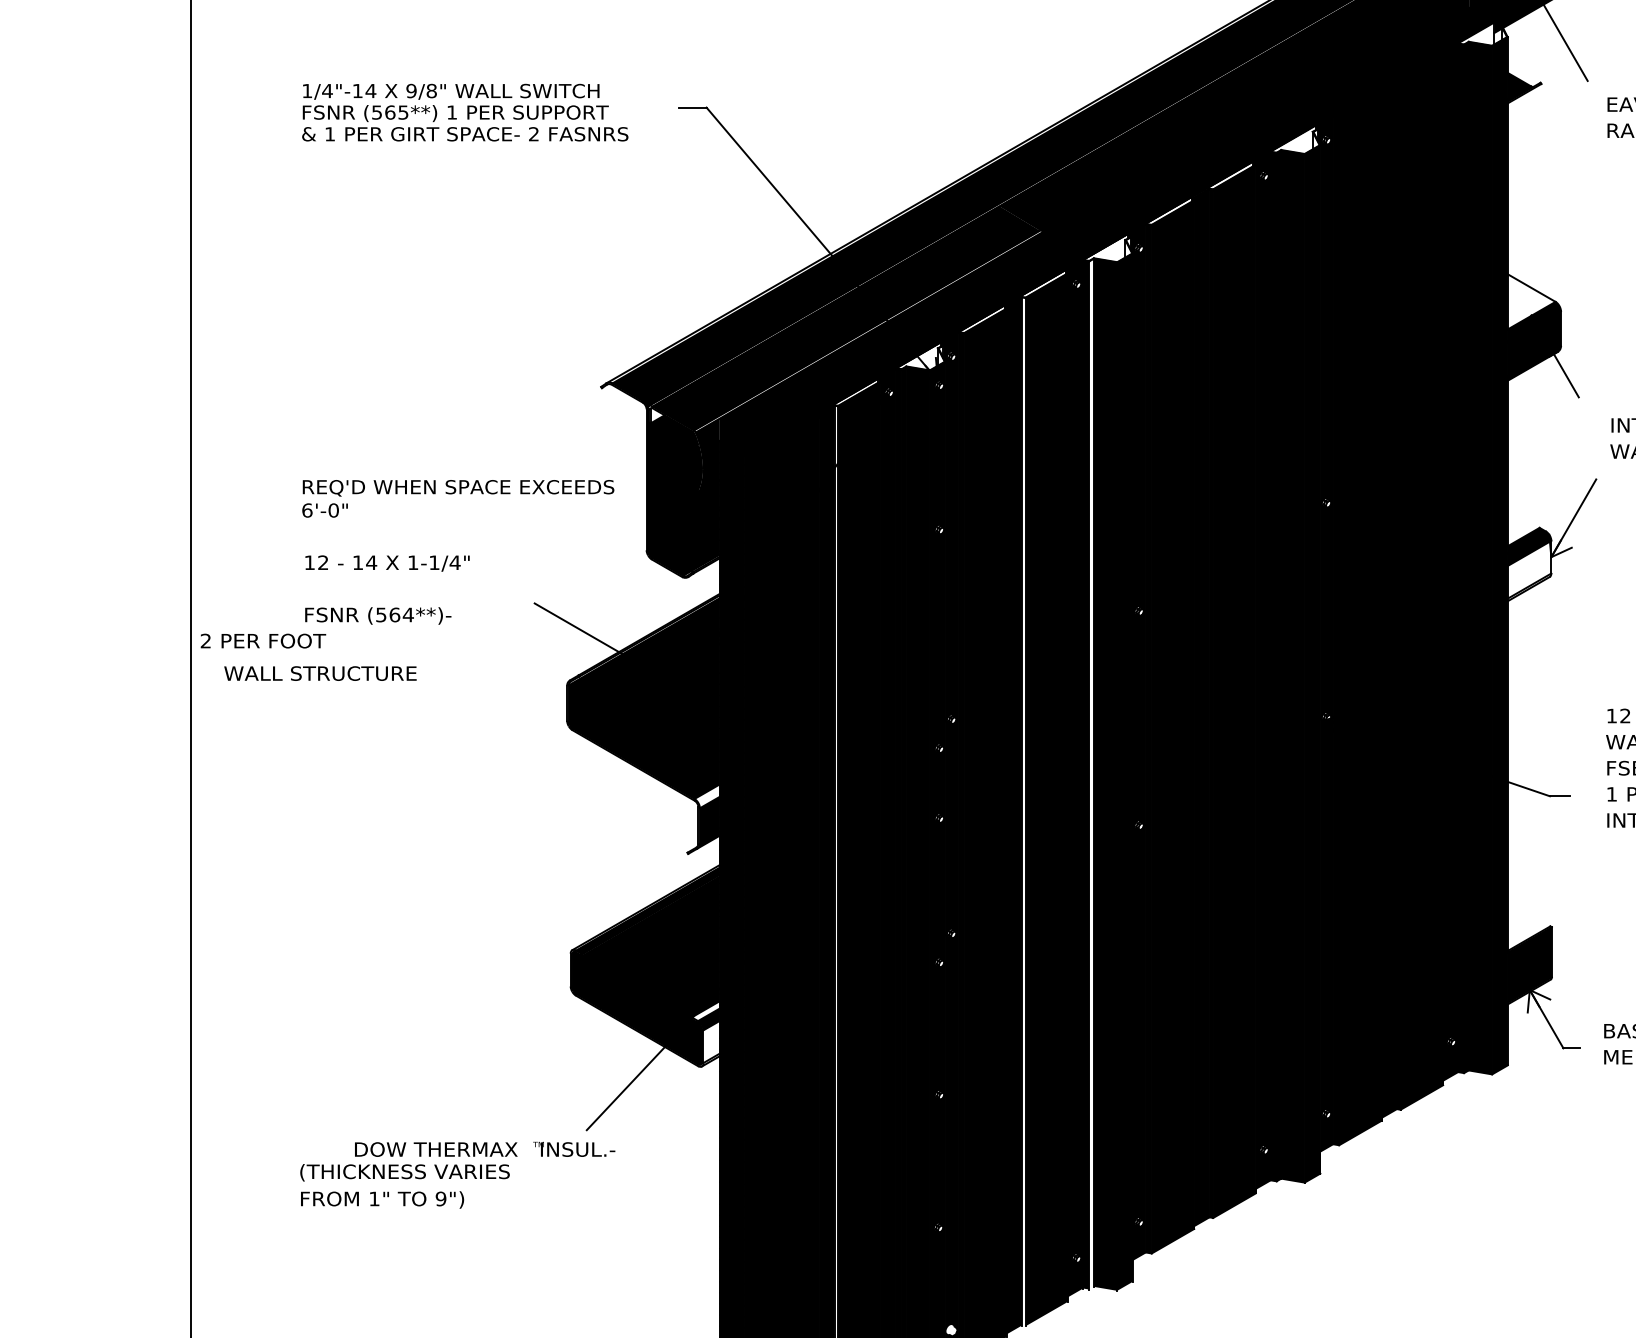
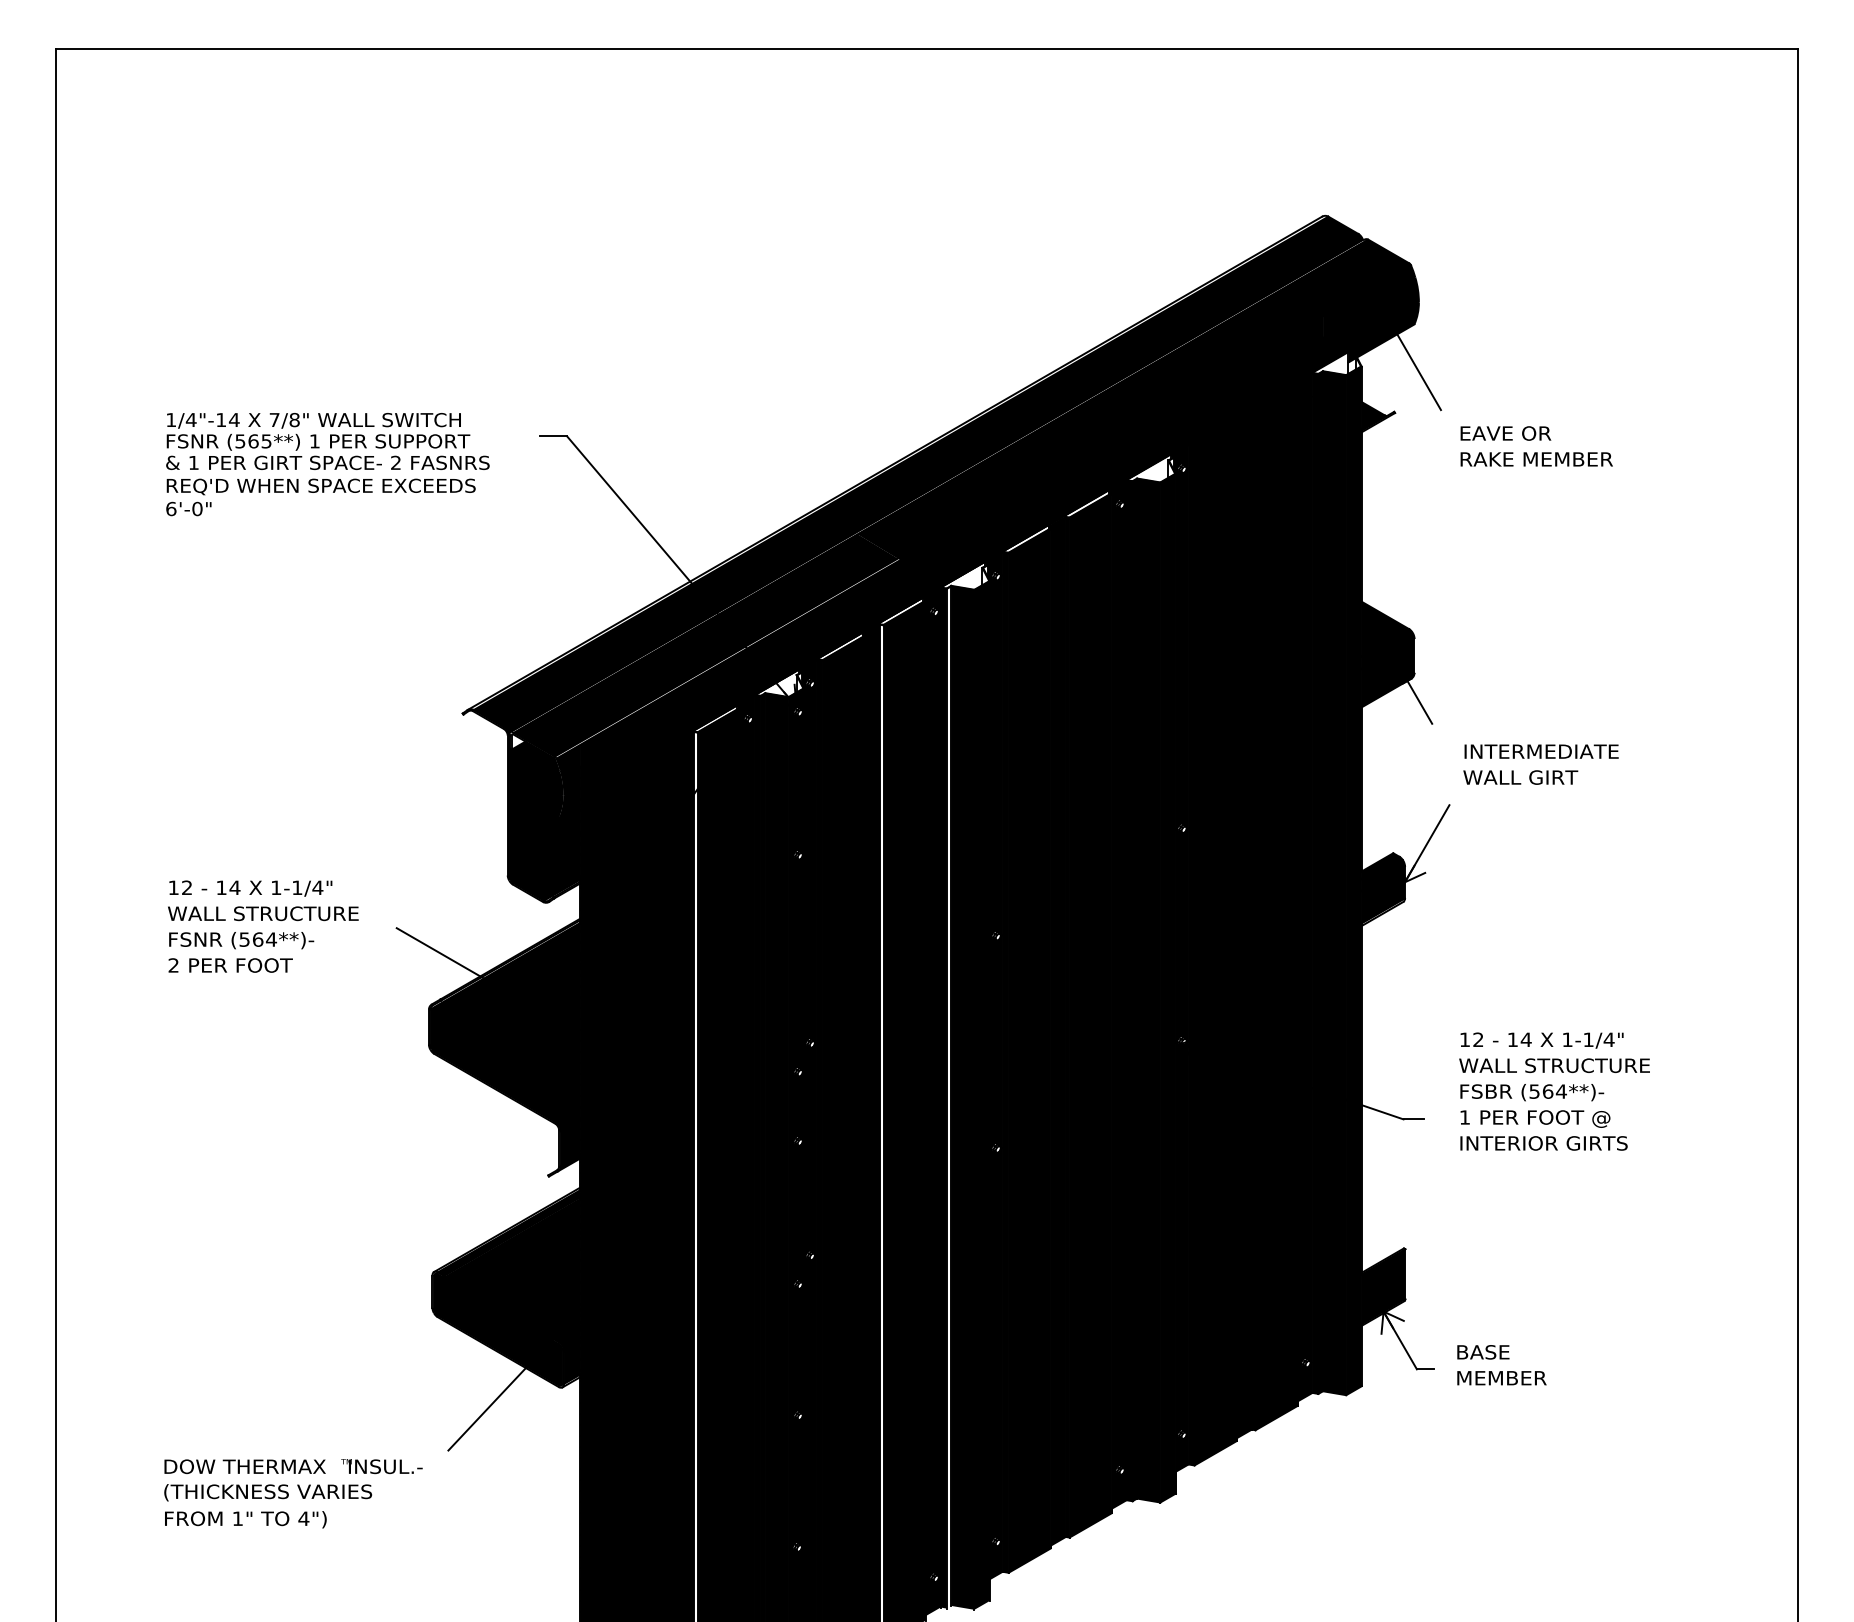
text: (411, 90) -> (274, 419), 9/8" -> 7/8"
fill: (1531, 301) -> (1385, 628), added
text: (457, 498) -> (320, 497), moved
fill: (1528, 569) -> (1382, 894), added
text: (263, 641) -> (230, 965), moved
text: (320, 673) -> (263, 913), moved
fill: (706, 796) -> (567, 1119), added
fill: (705, 1011) -> (566, 1332), added
fill: (711, 1041) -> (572, 1362), added
text: (485, 1149) -> (293, 1466), moved
text: (440, 1198) -> (303, 1518), 9") -> 4")

